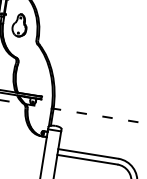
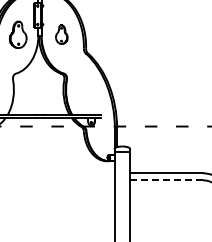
part: (19, 25) -> (61, 34), size x0.7
line: (87, 159) -> (166, 180), solid -> dashed

